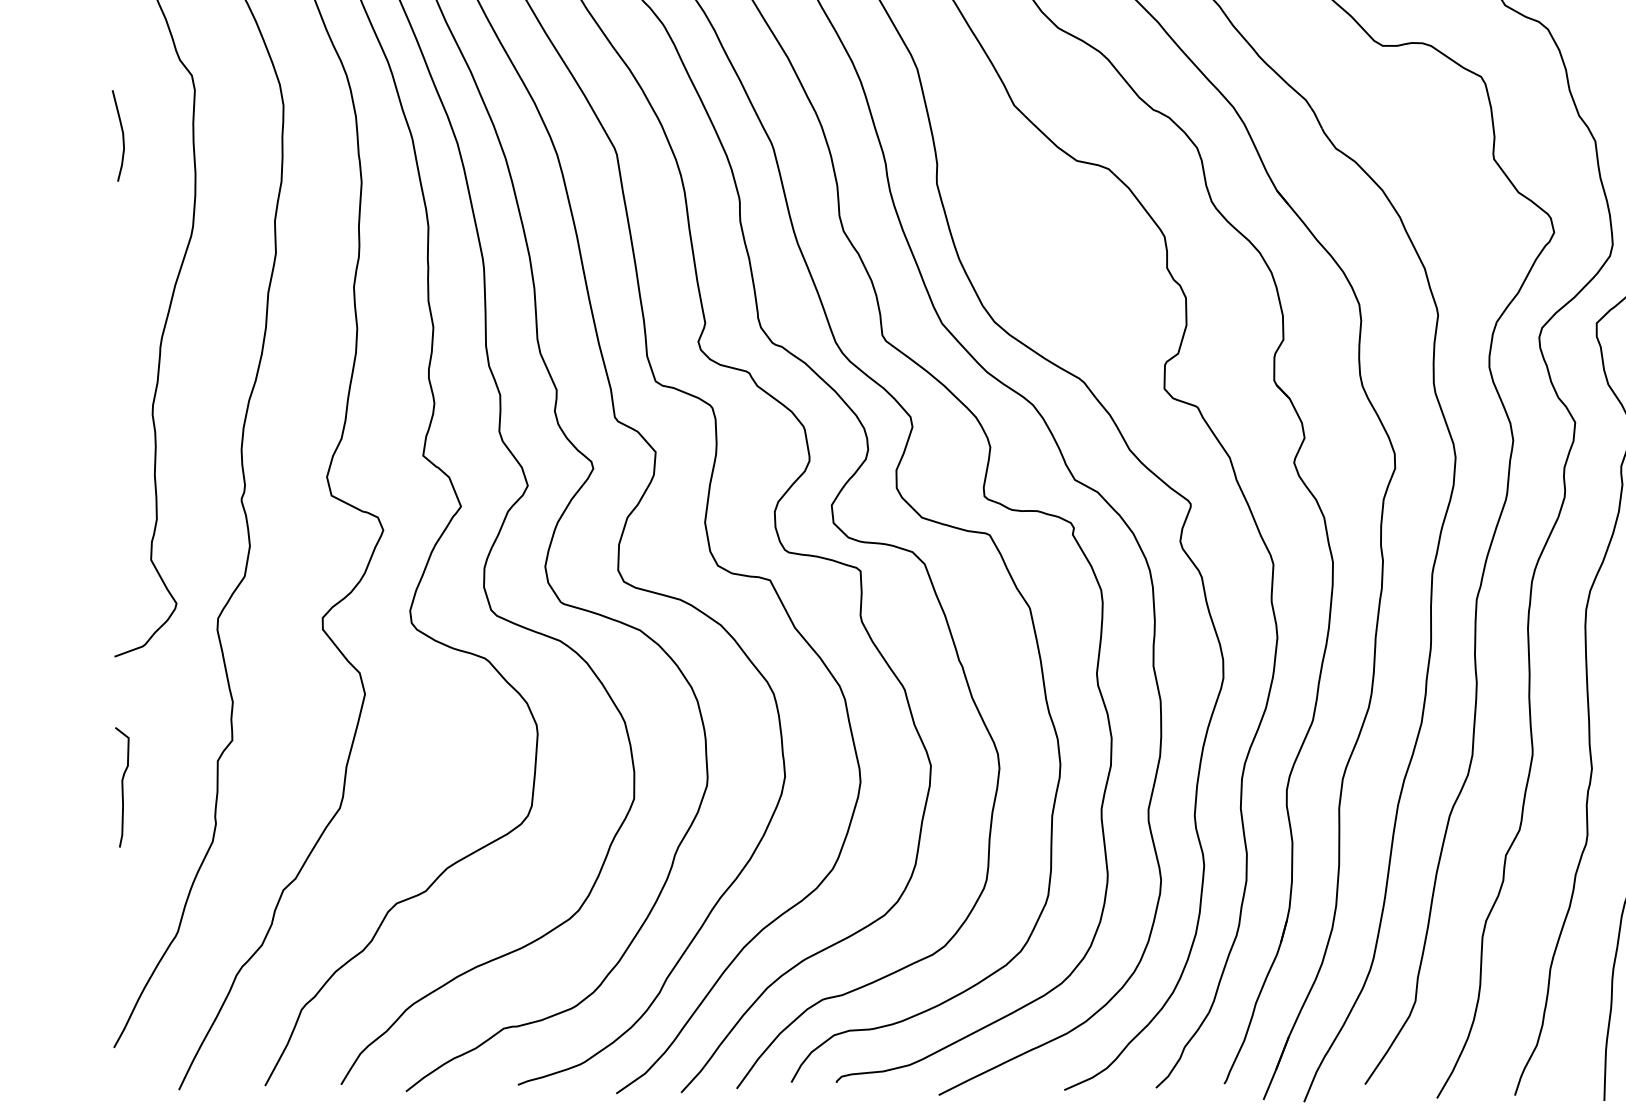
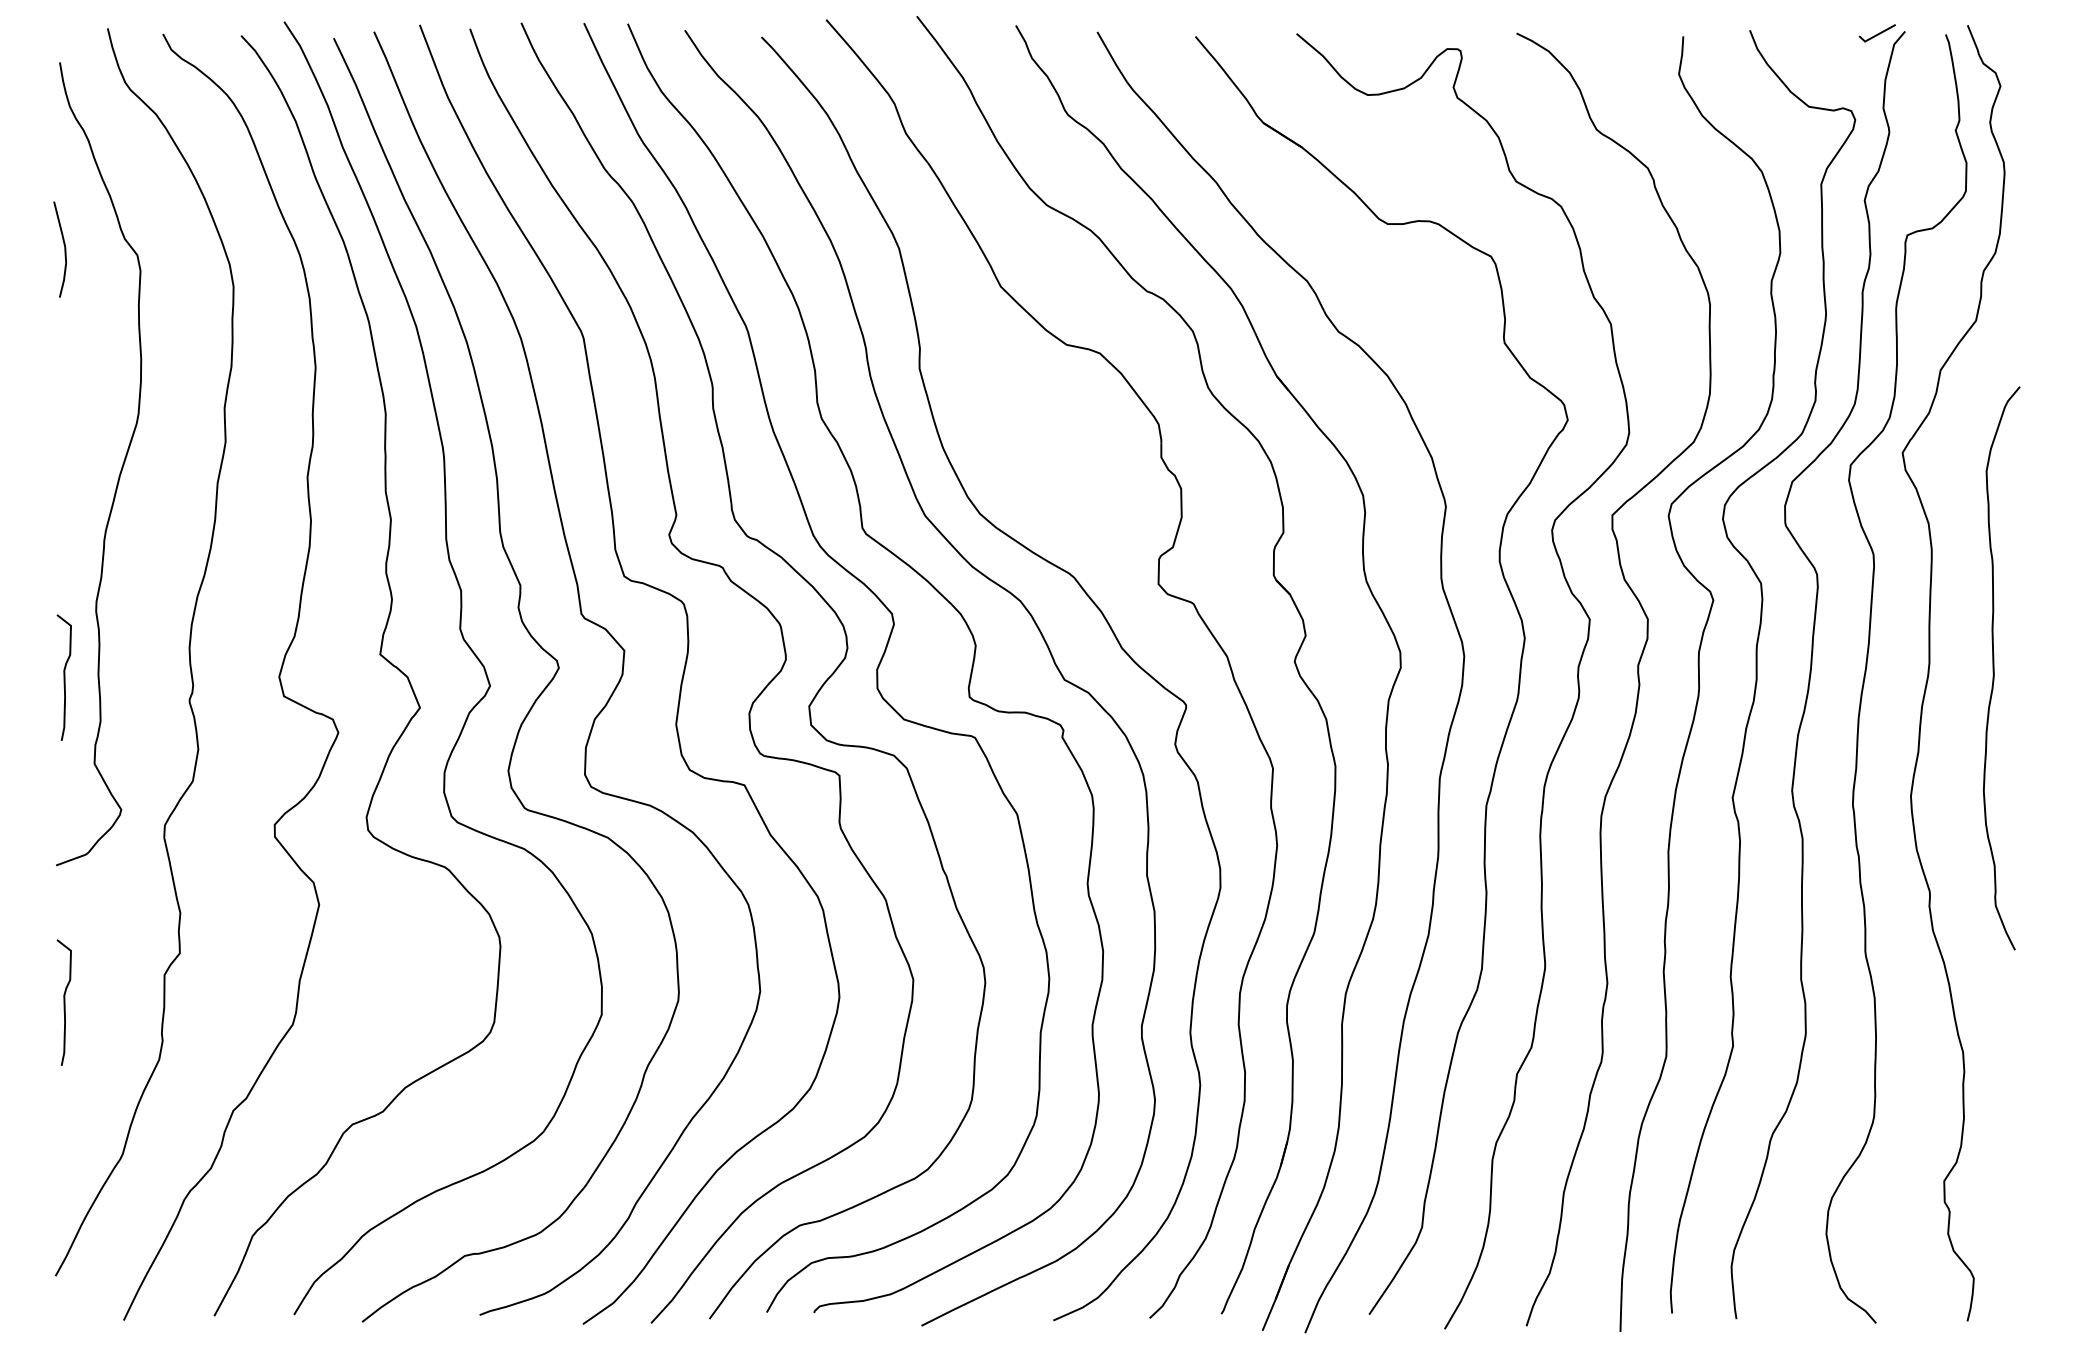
curve: (122, 135) -> (64, 249), moved
curve: (121, 477) -> (63, 677), added

